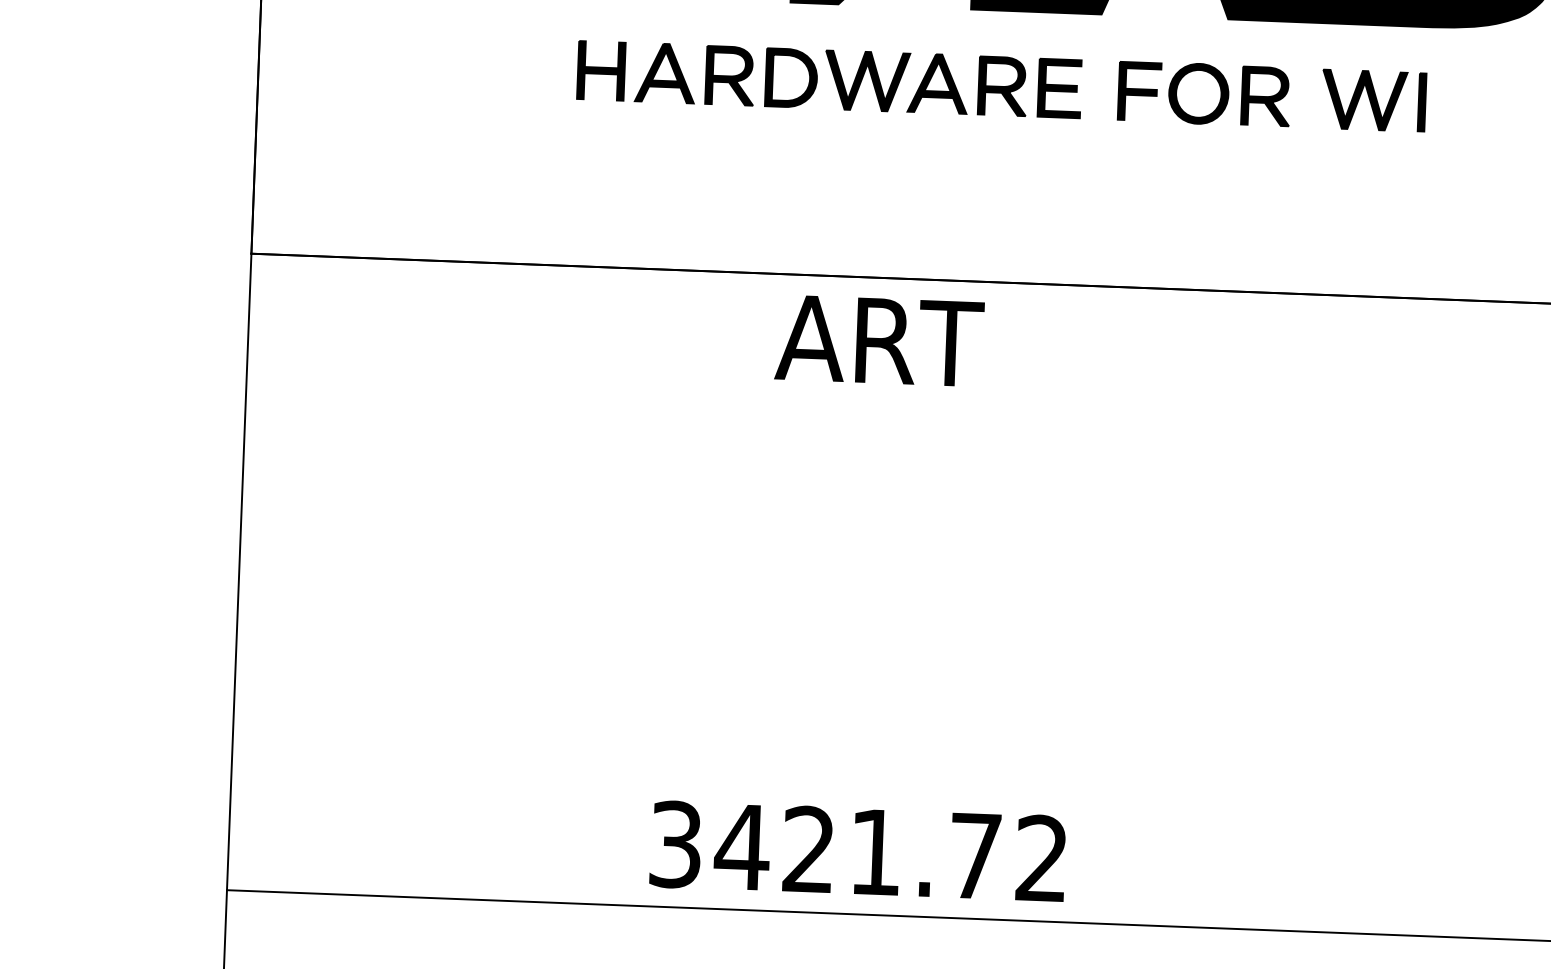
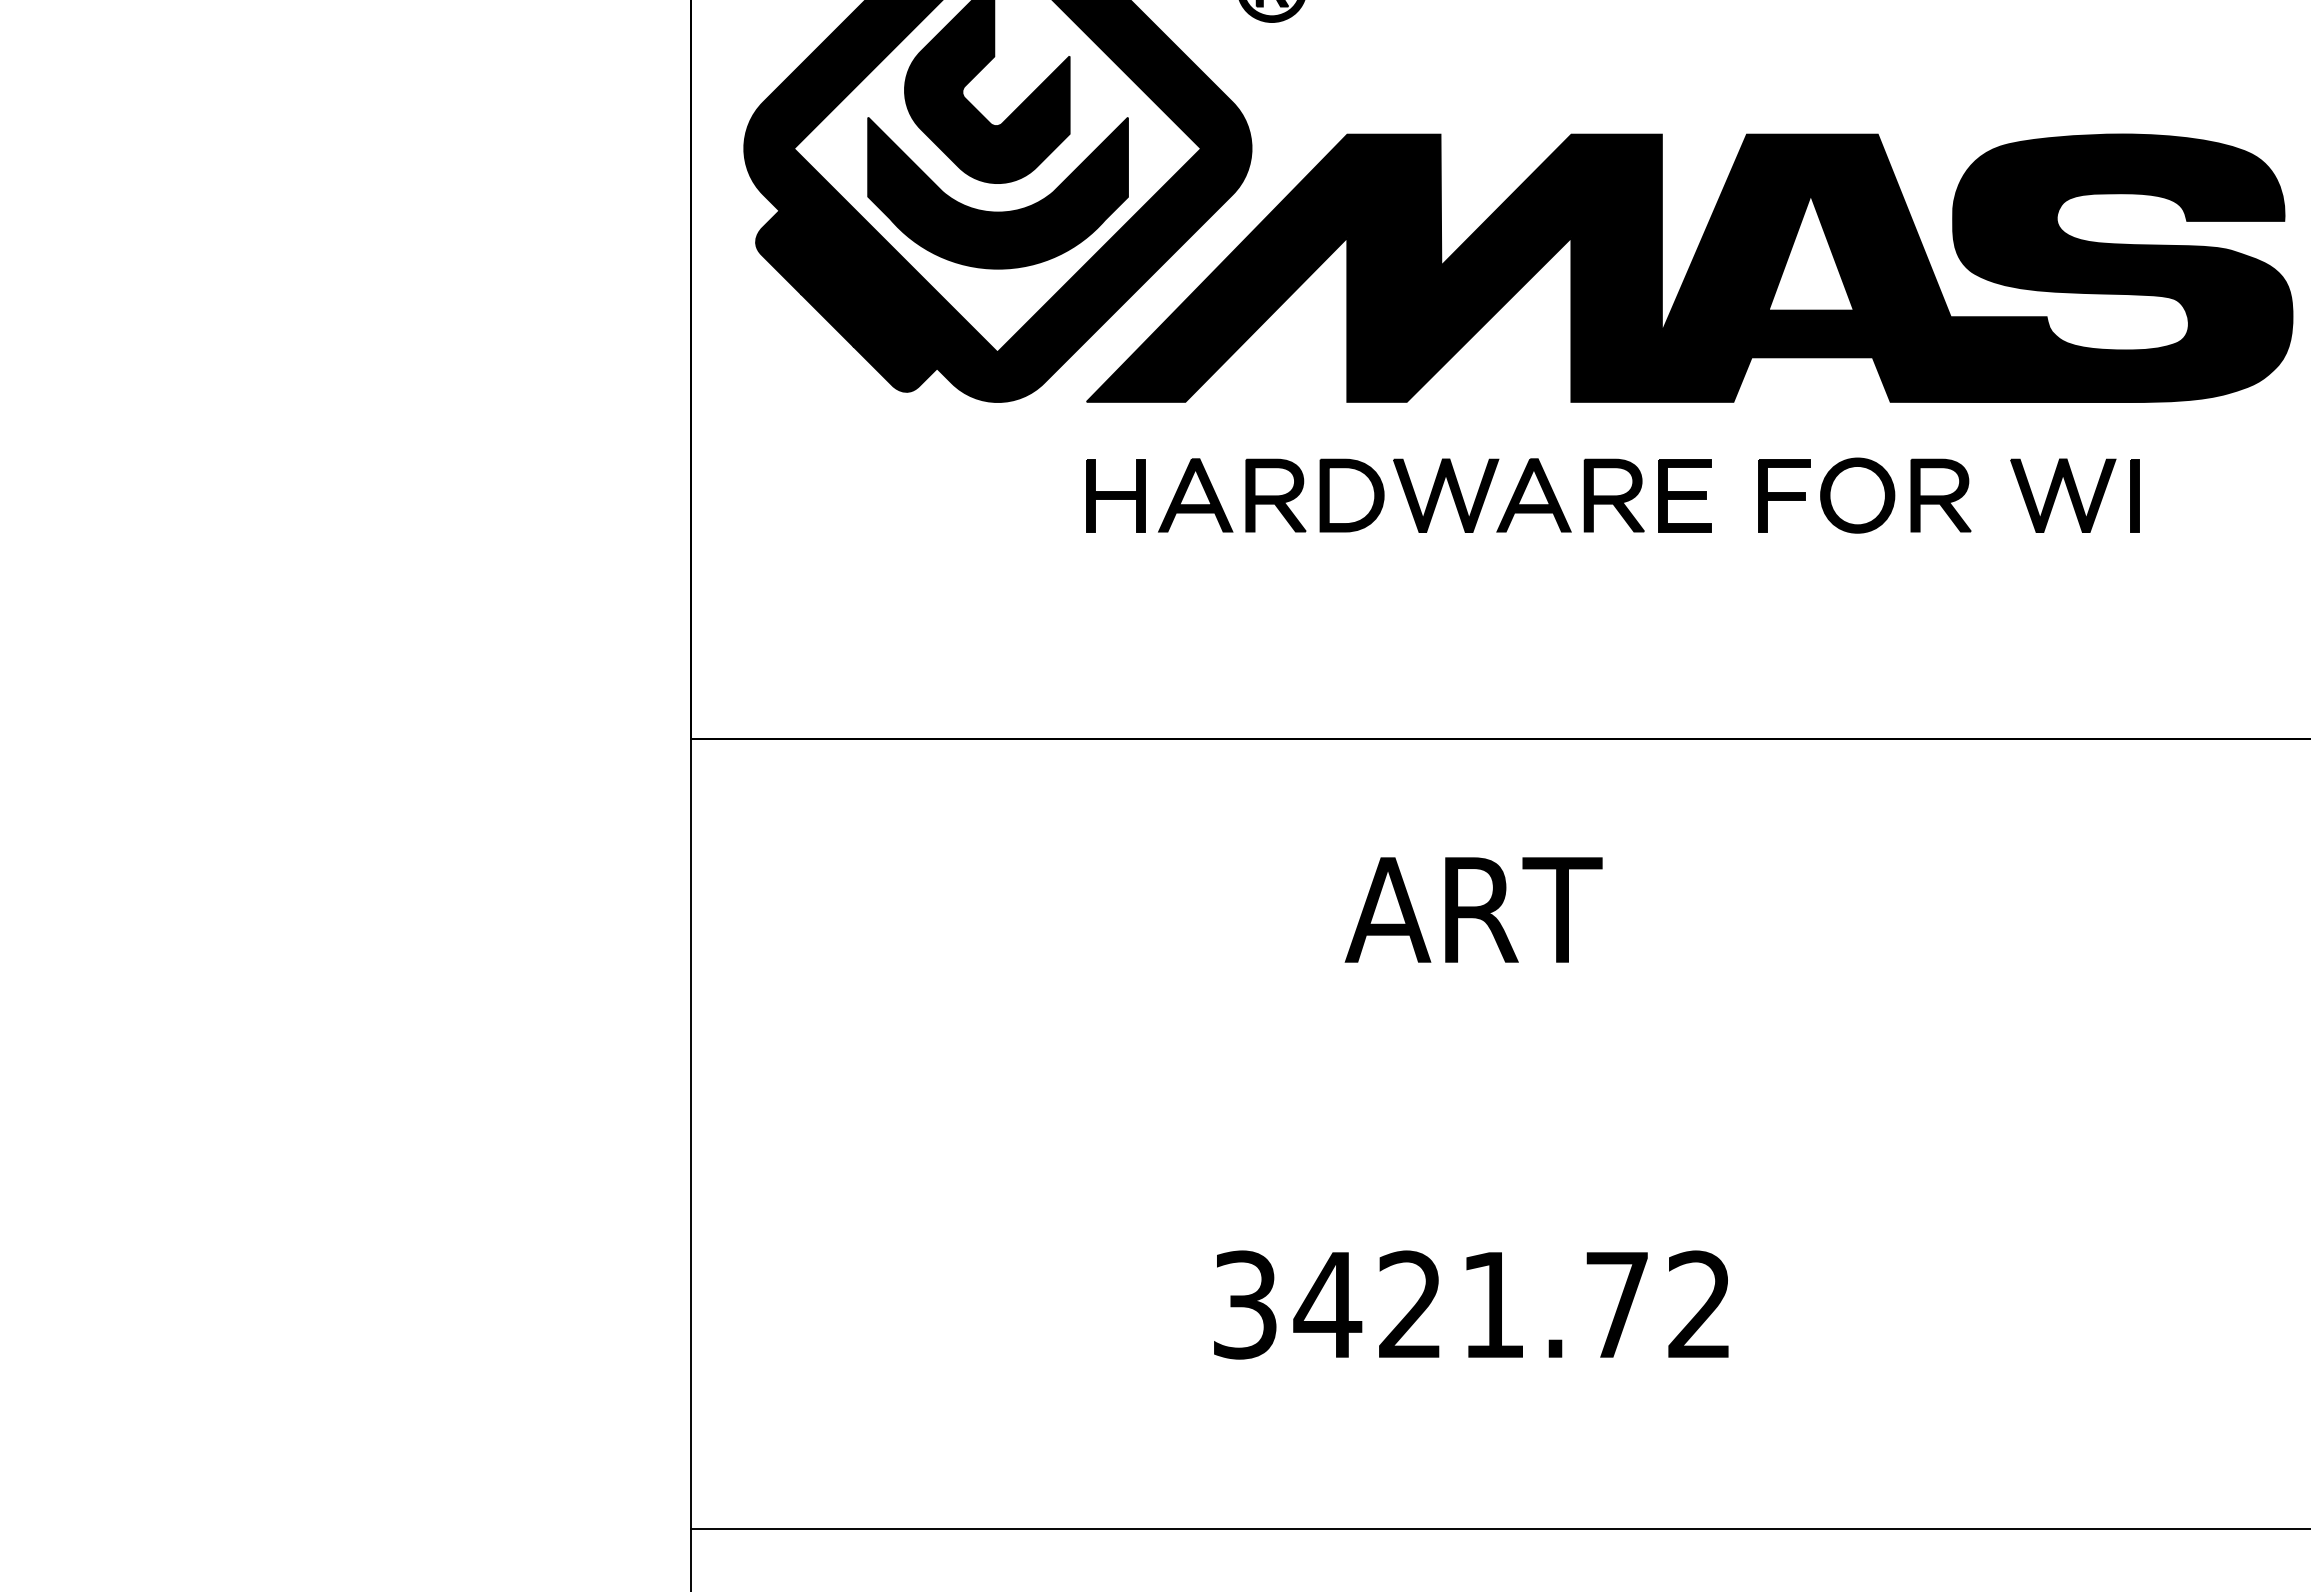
text: (879, 340) -> (1473, 909), moved
text: (858, 851) -> (1471, 1304), moved

